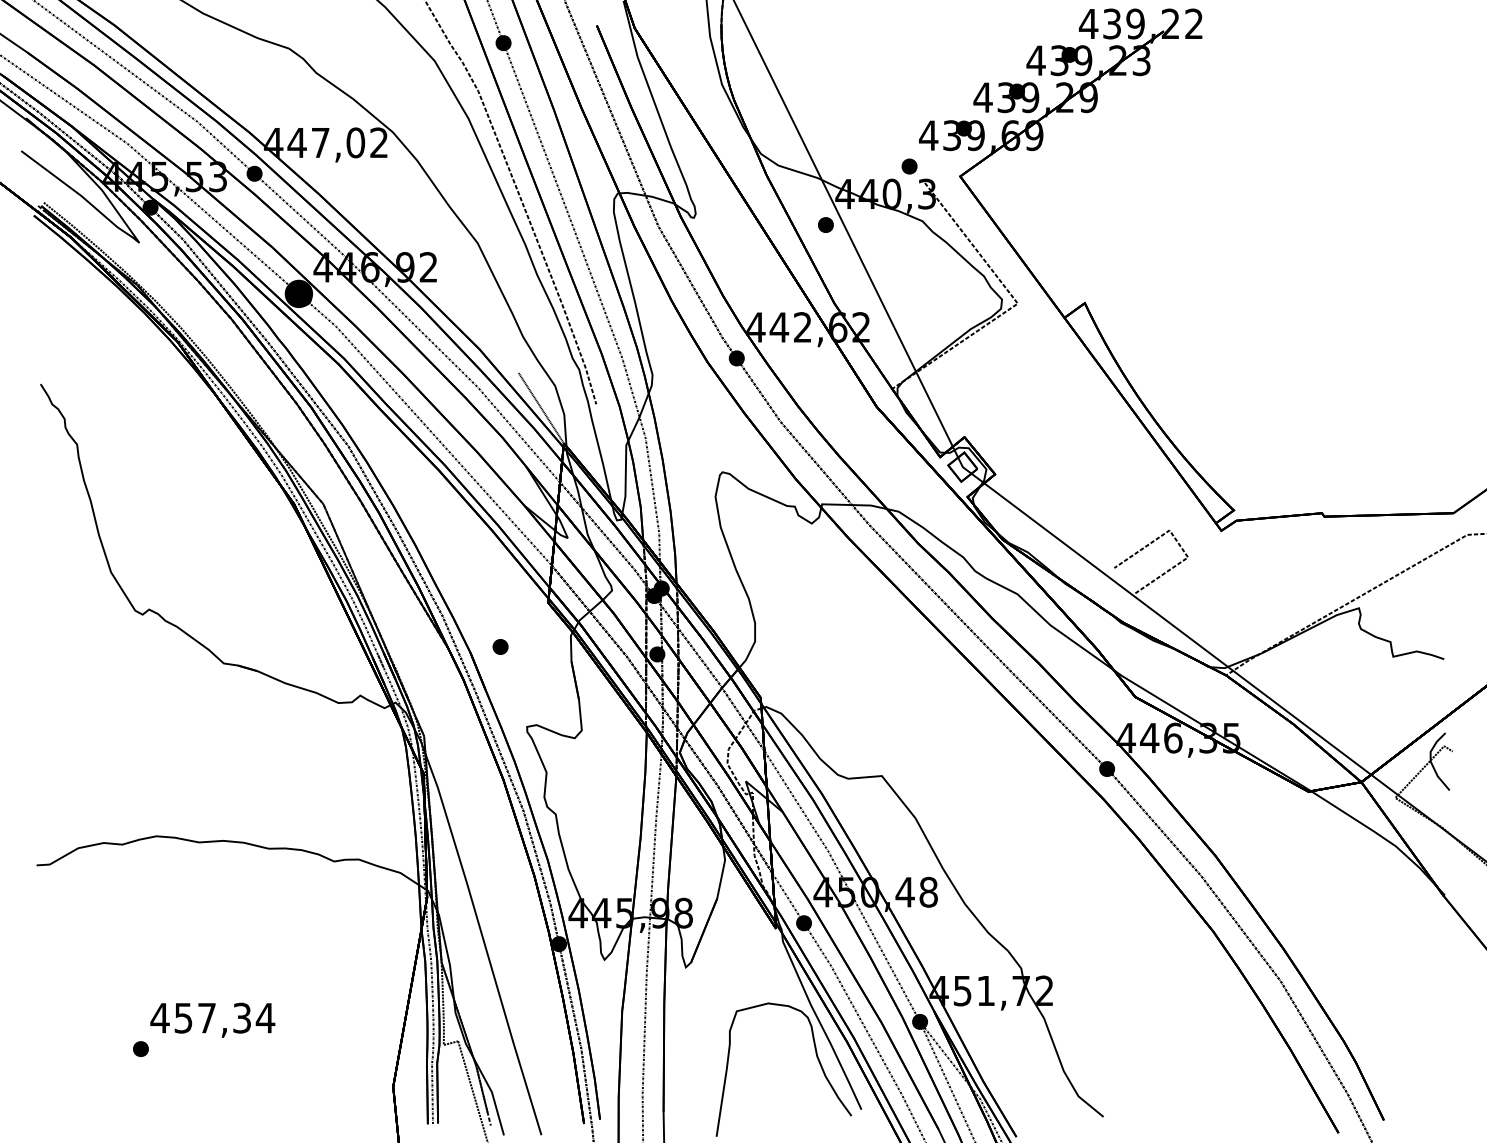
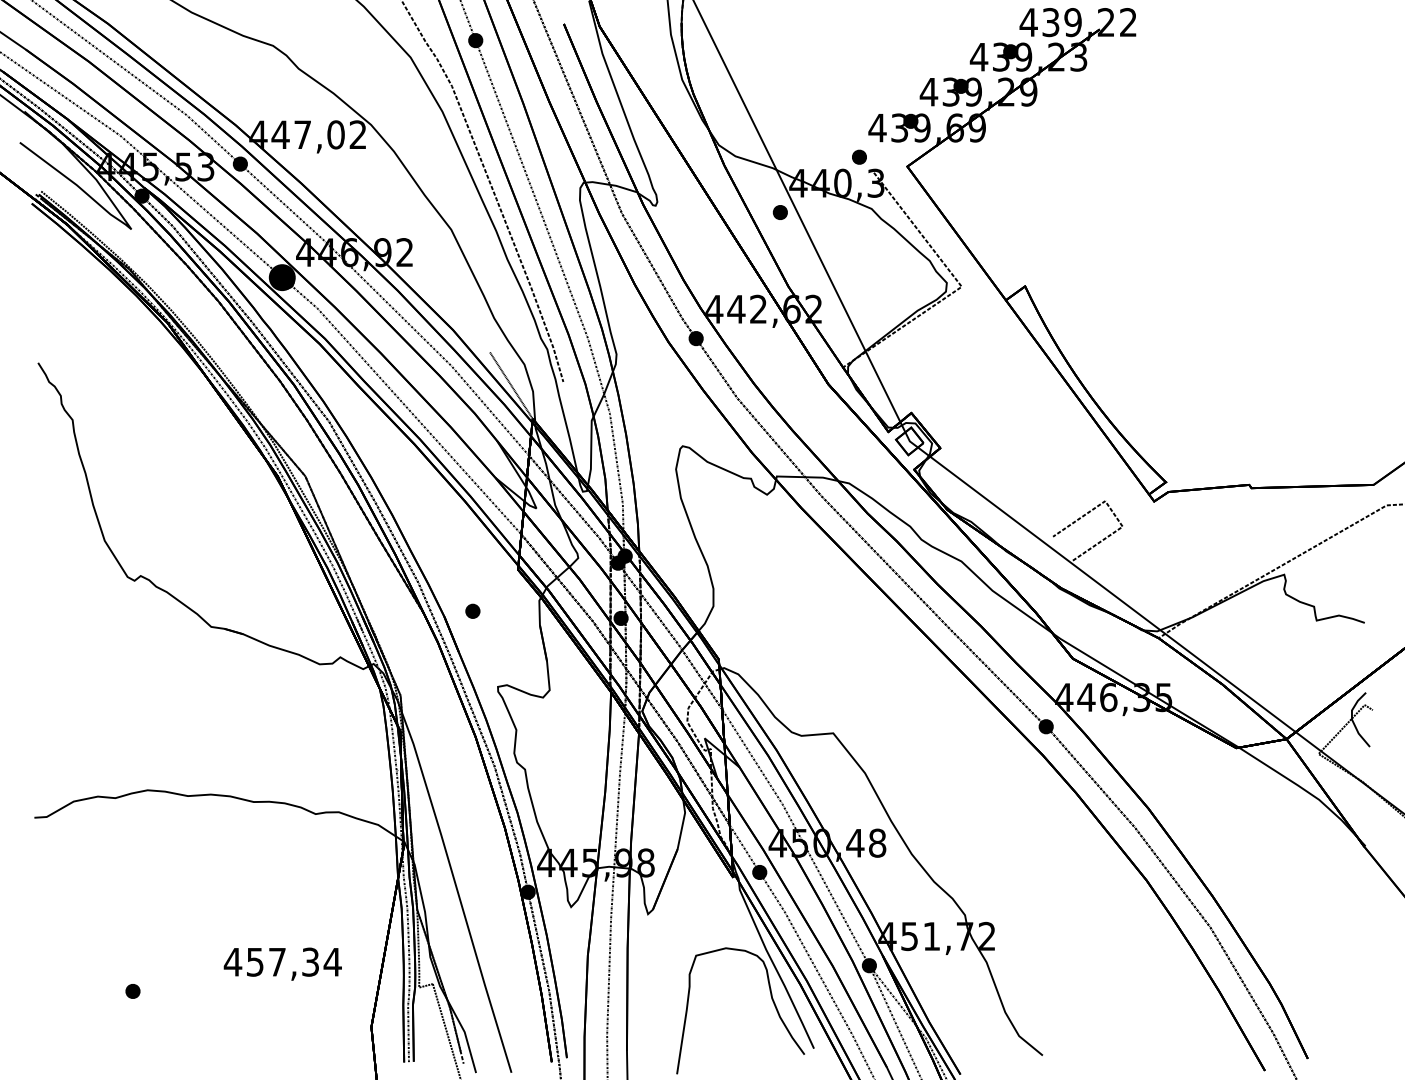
text: (212, 1019) -> (282, 963), moved

